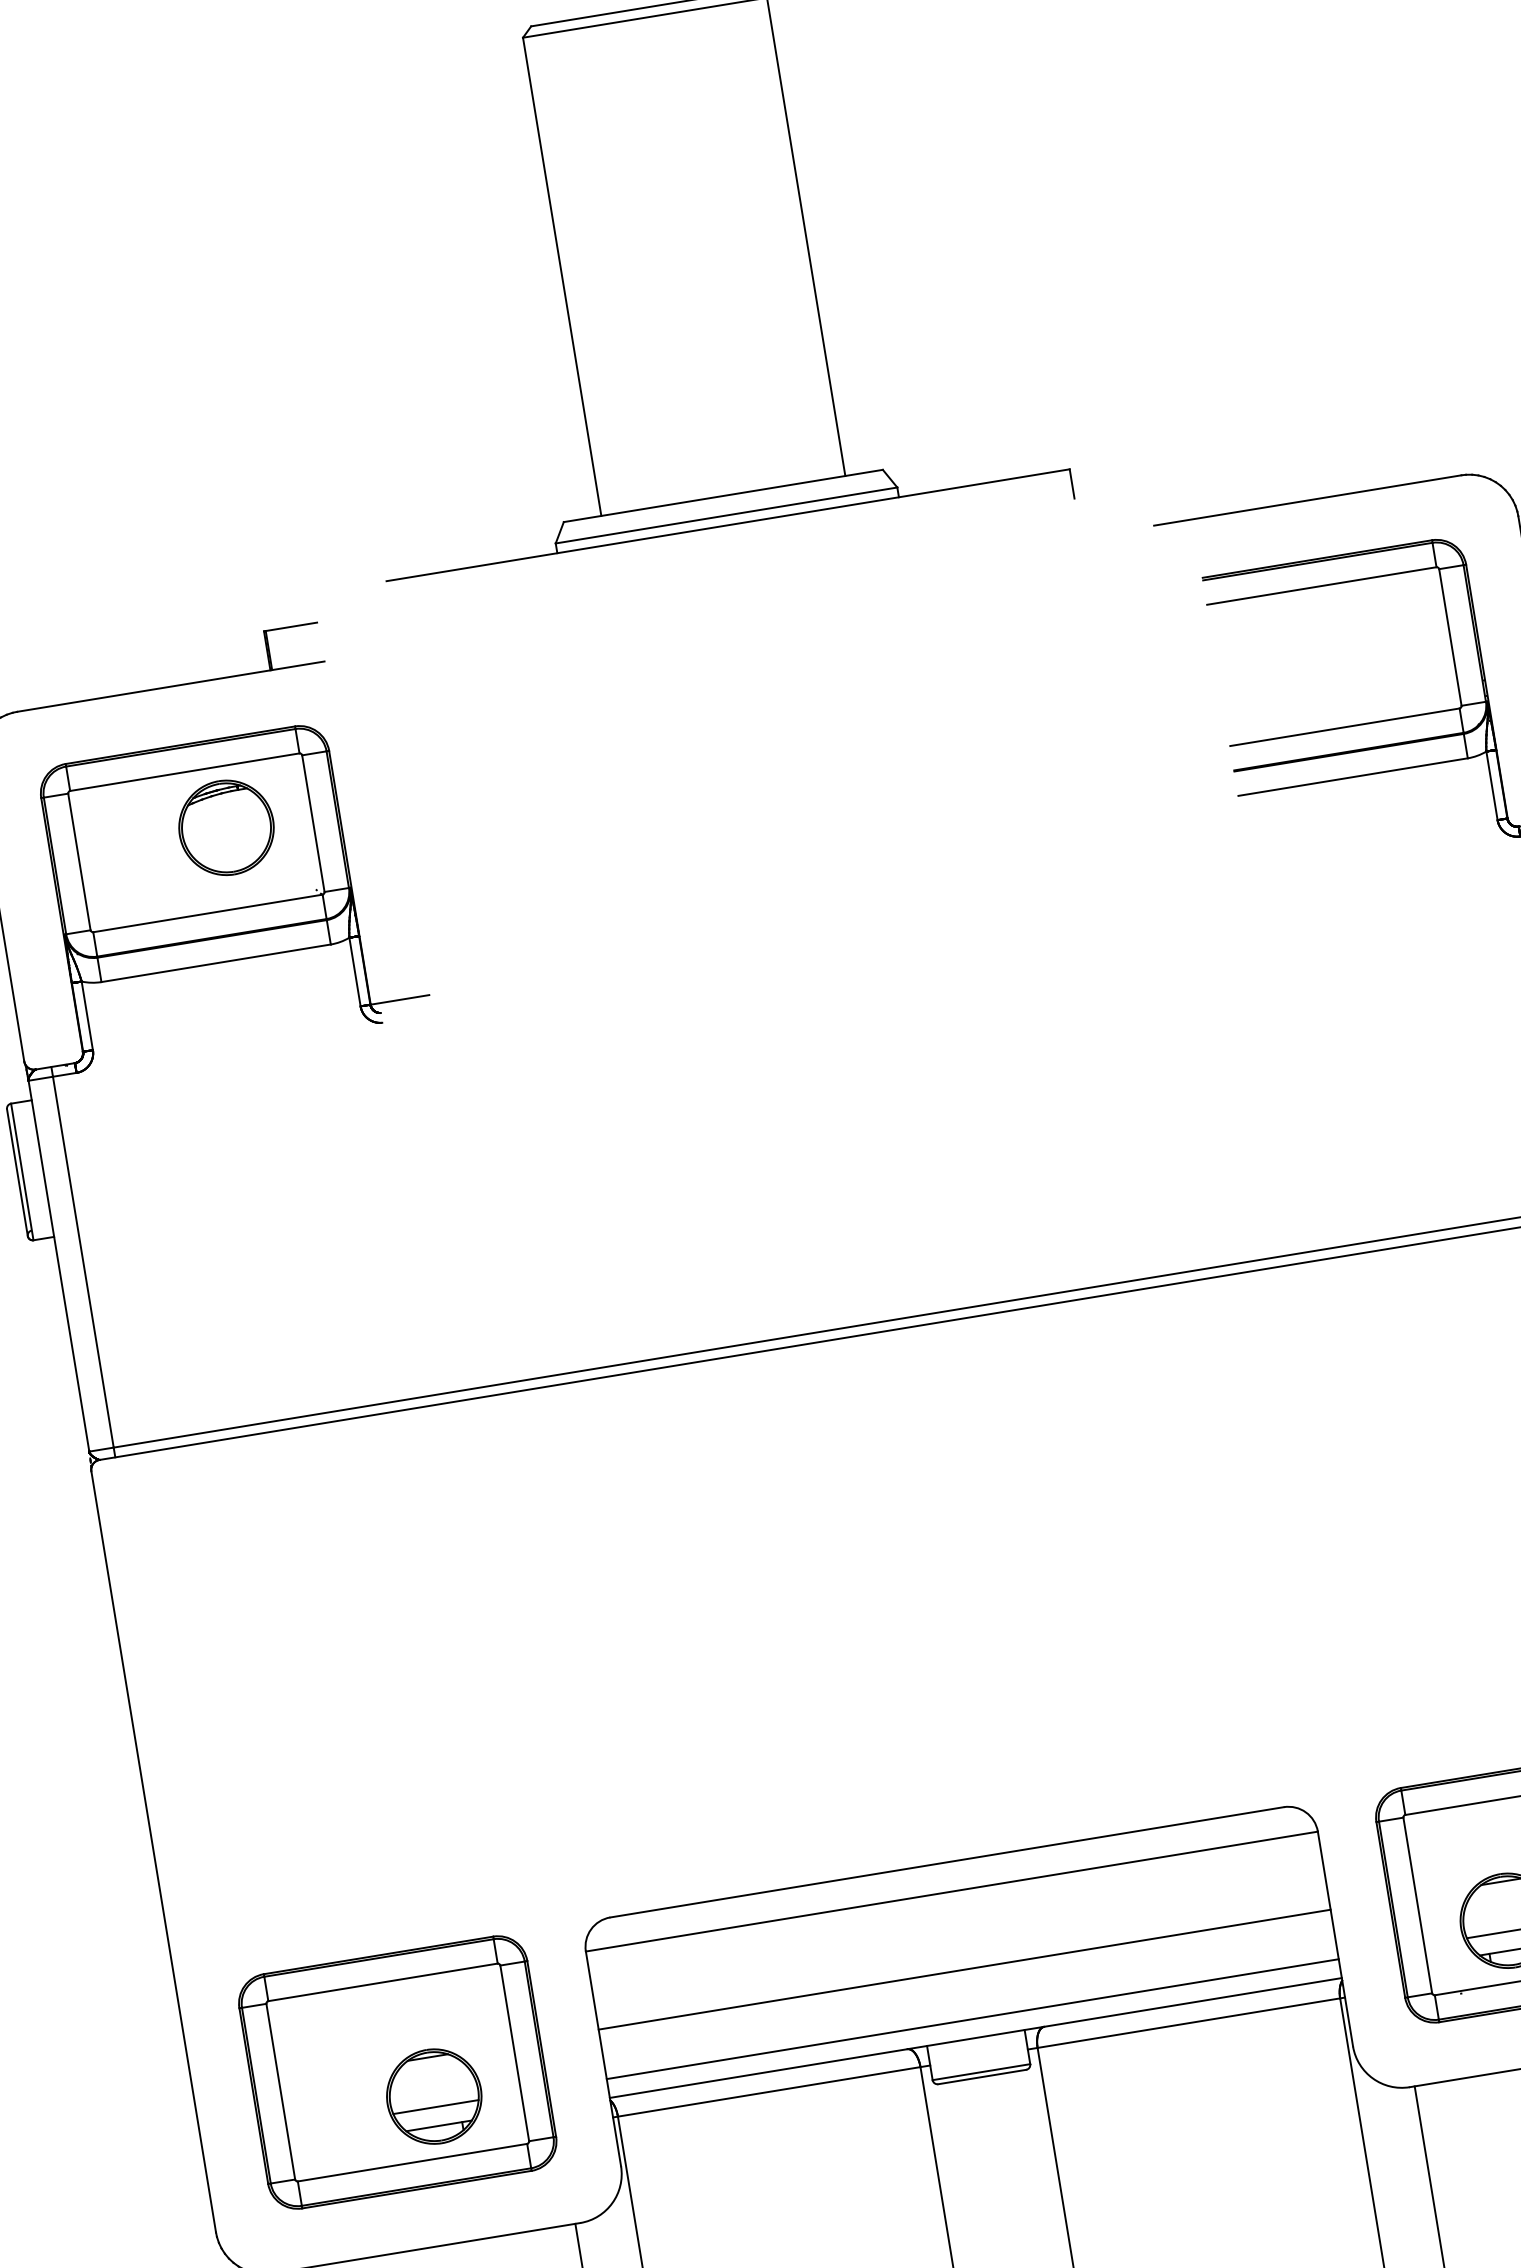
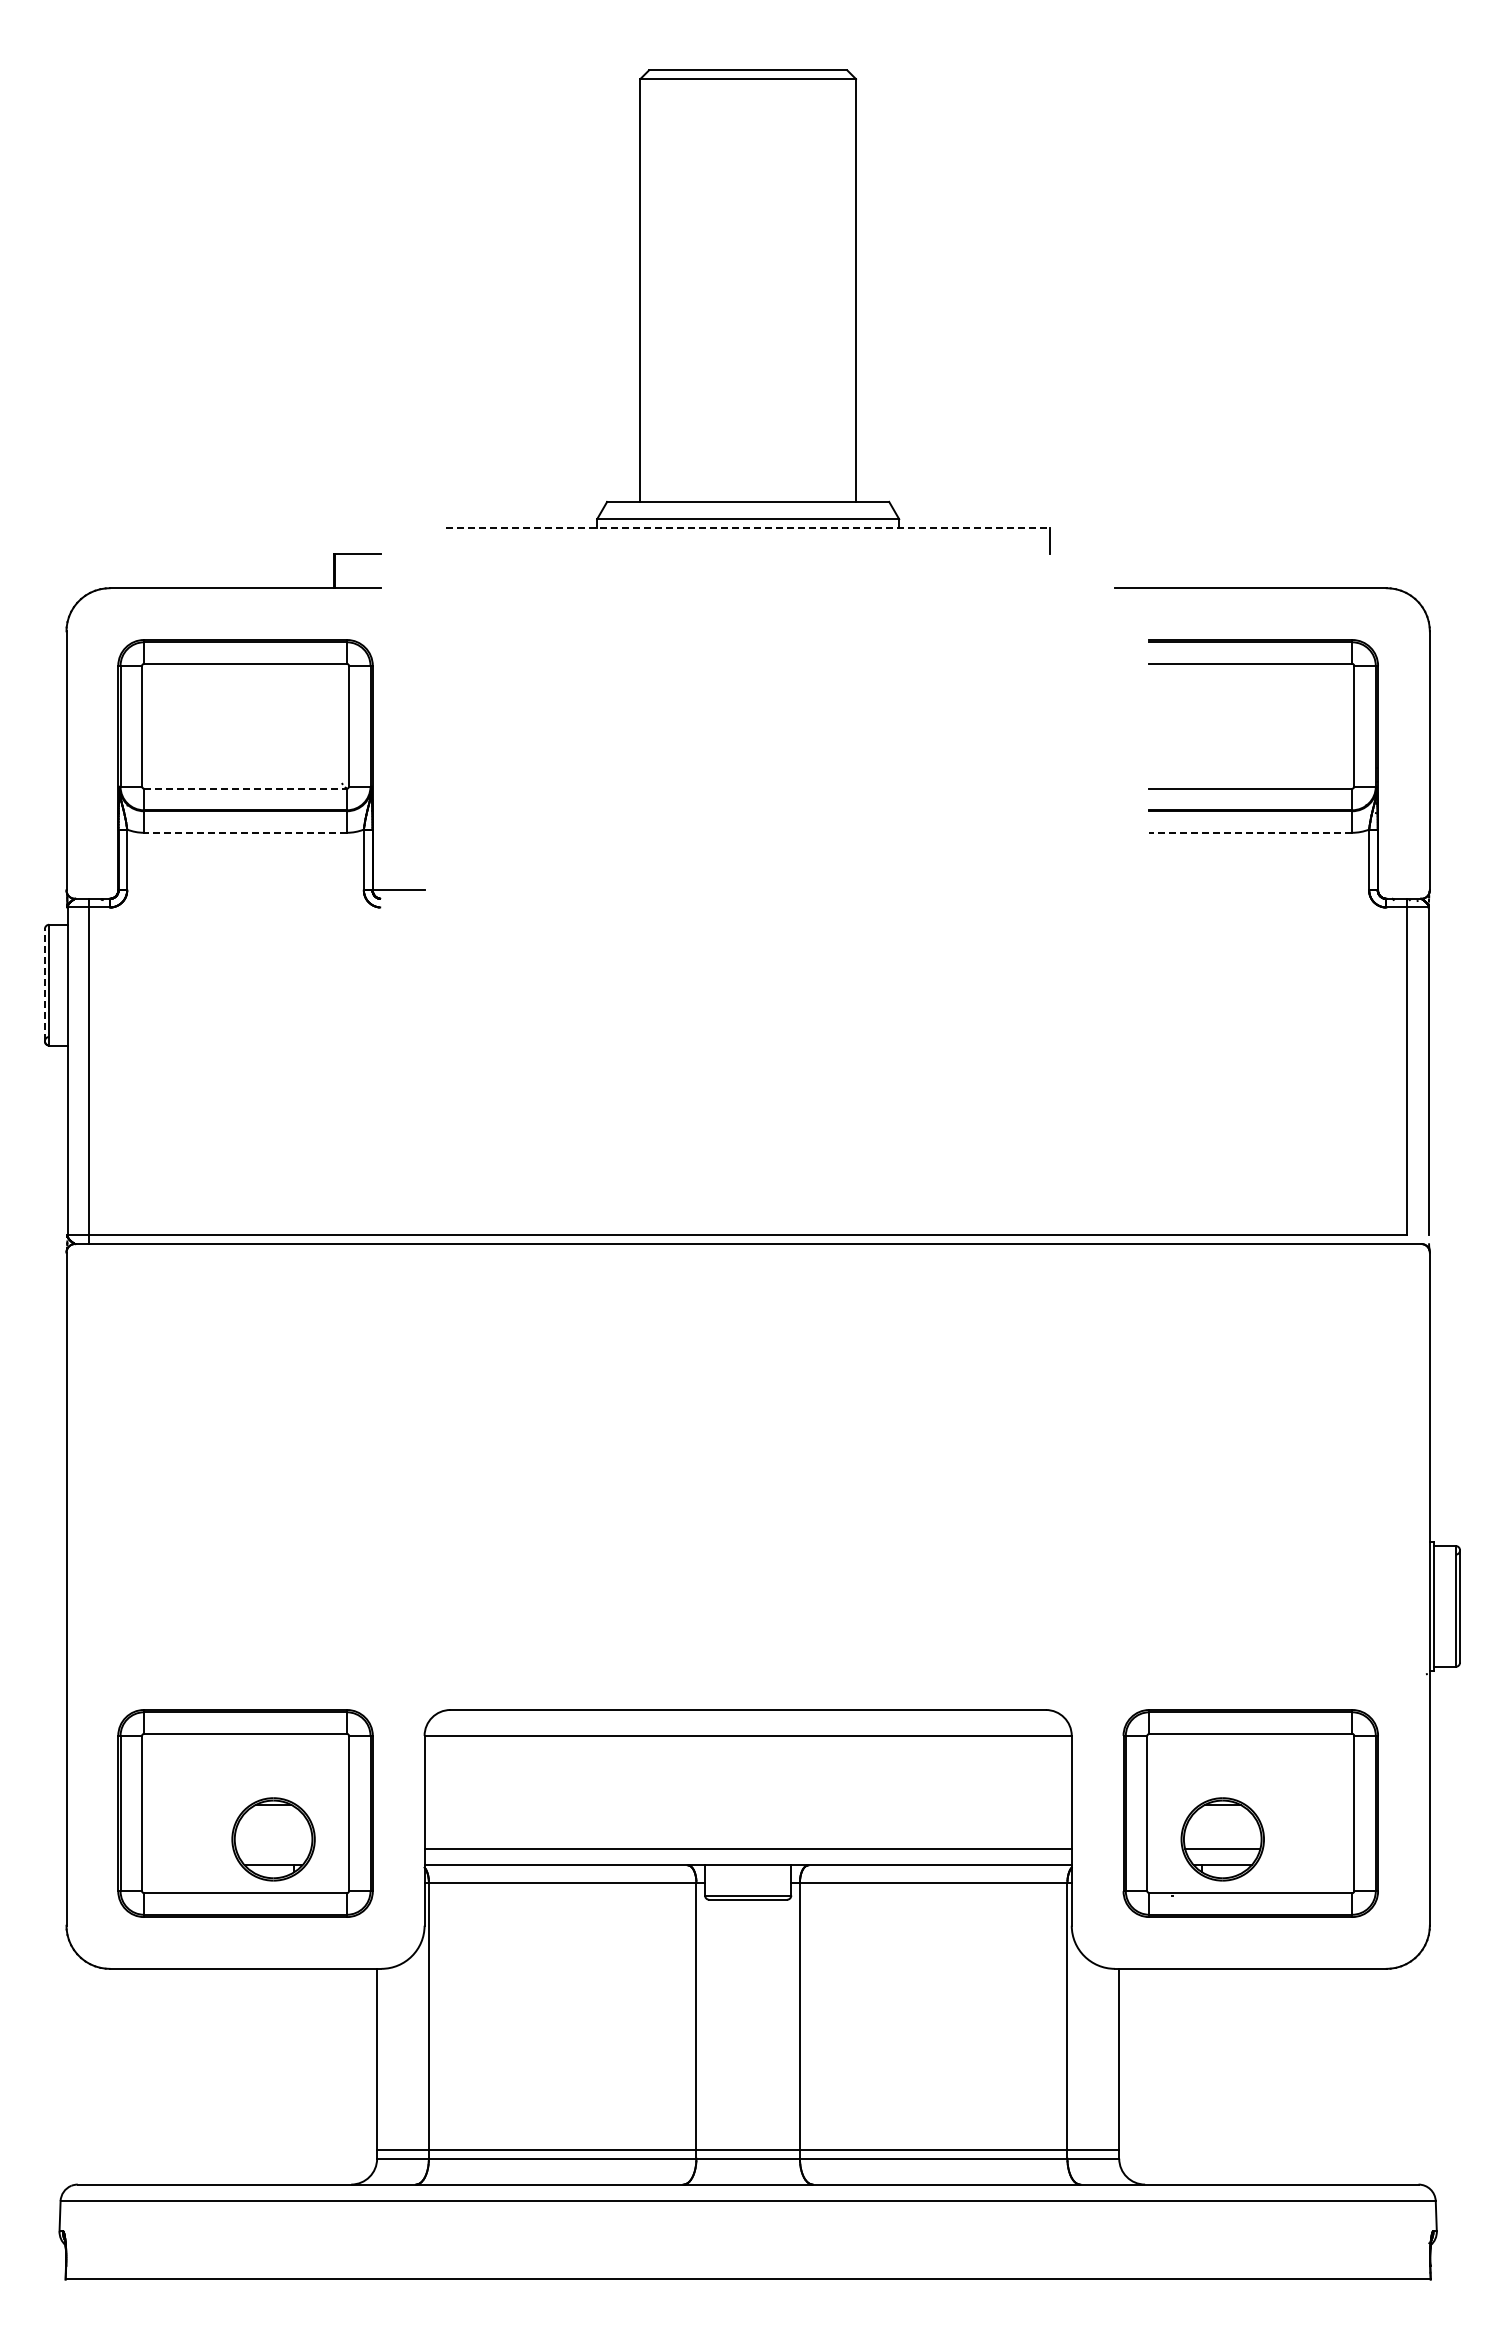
line: (728, 524) -> (748, 527), solid -> dashed
line: (1352, 776) -> (1250, 832), solid -> dashed
part: (226, 827) -> (273, 717), removed
line: (209, 913) -> (246, 788), solid -> dashed
line: (216, 962) -> (245, 832), solid -> dashed
line: (16, 1172) -> (44, 984), solid -> dashed
line: (963, 1969) -> (747, 1804), removed
line: (435, 2106) -> (273, 1848), removed

